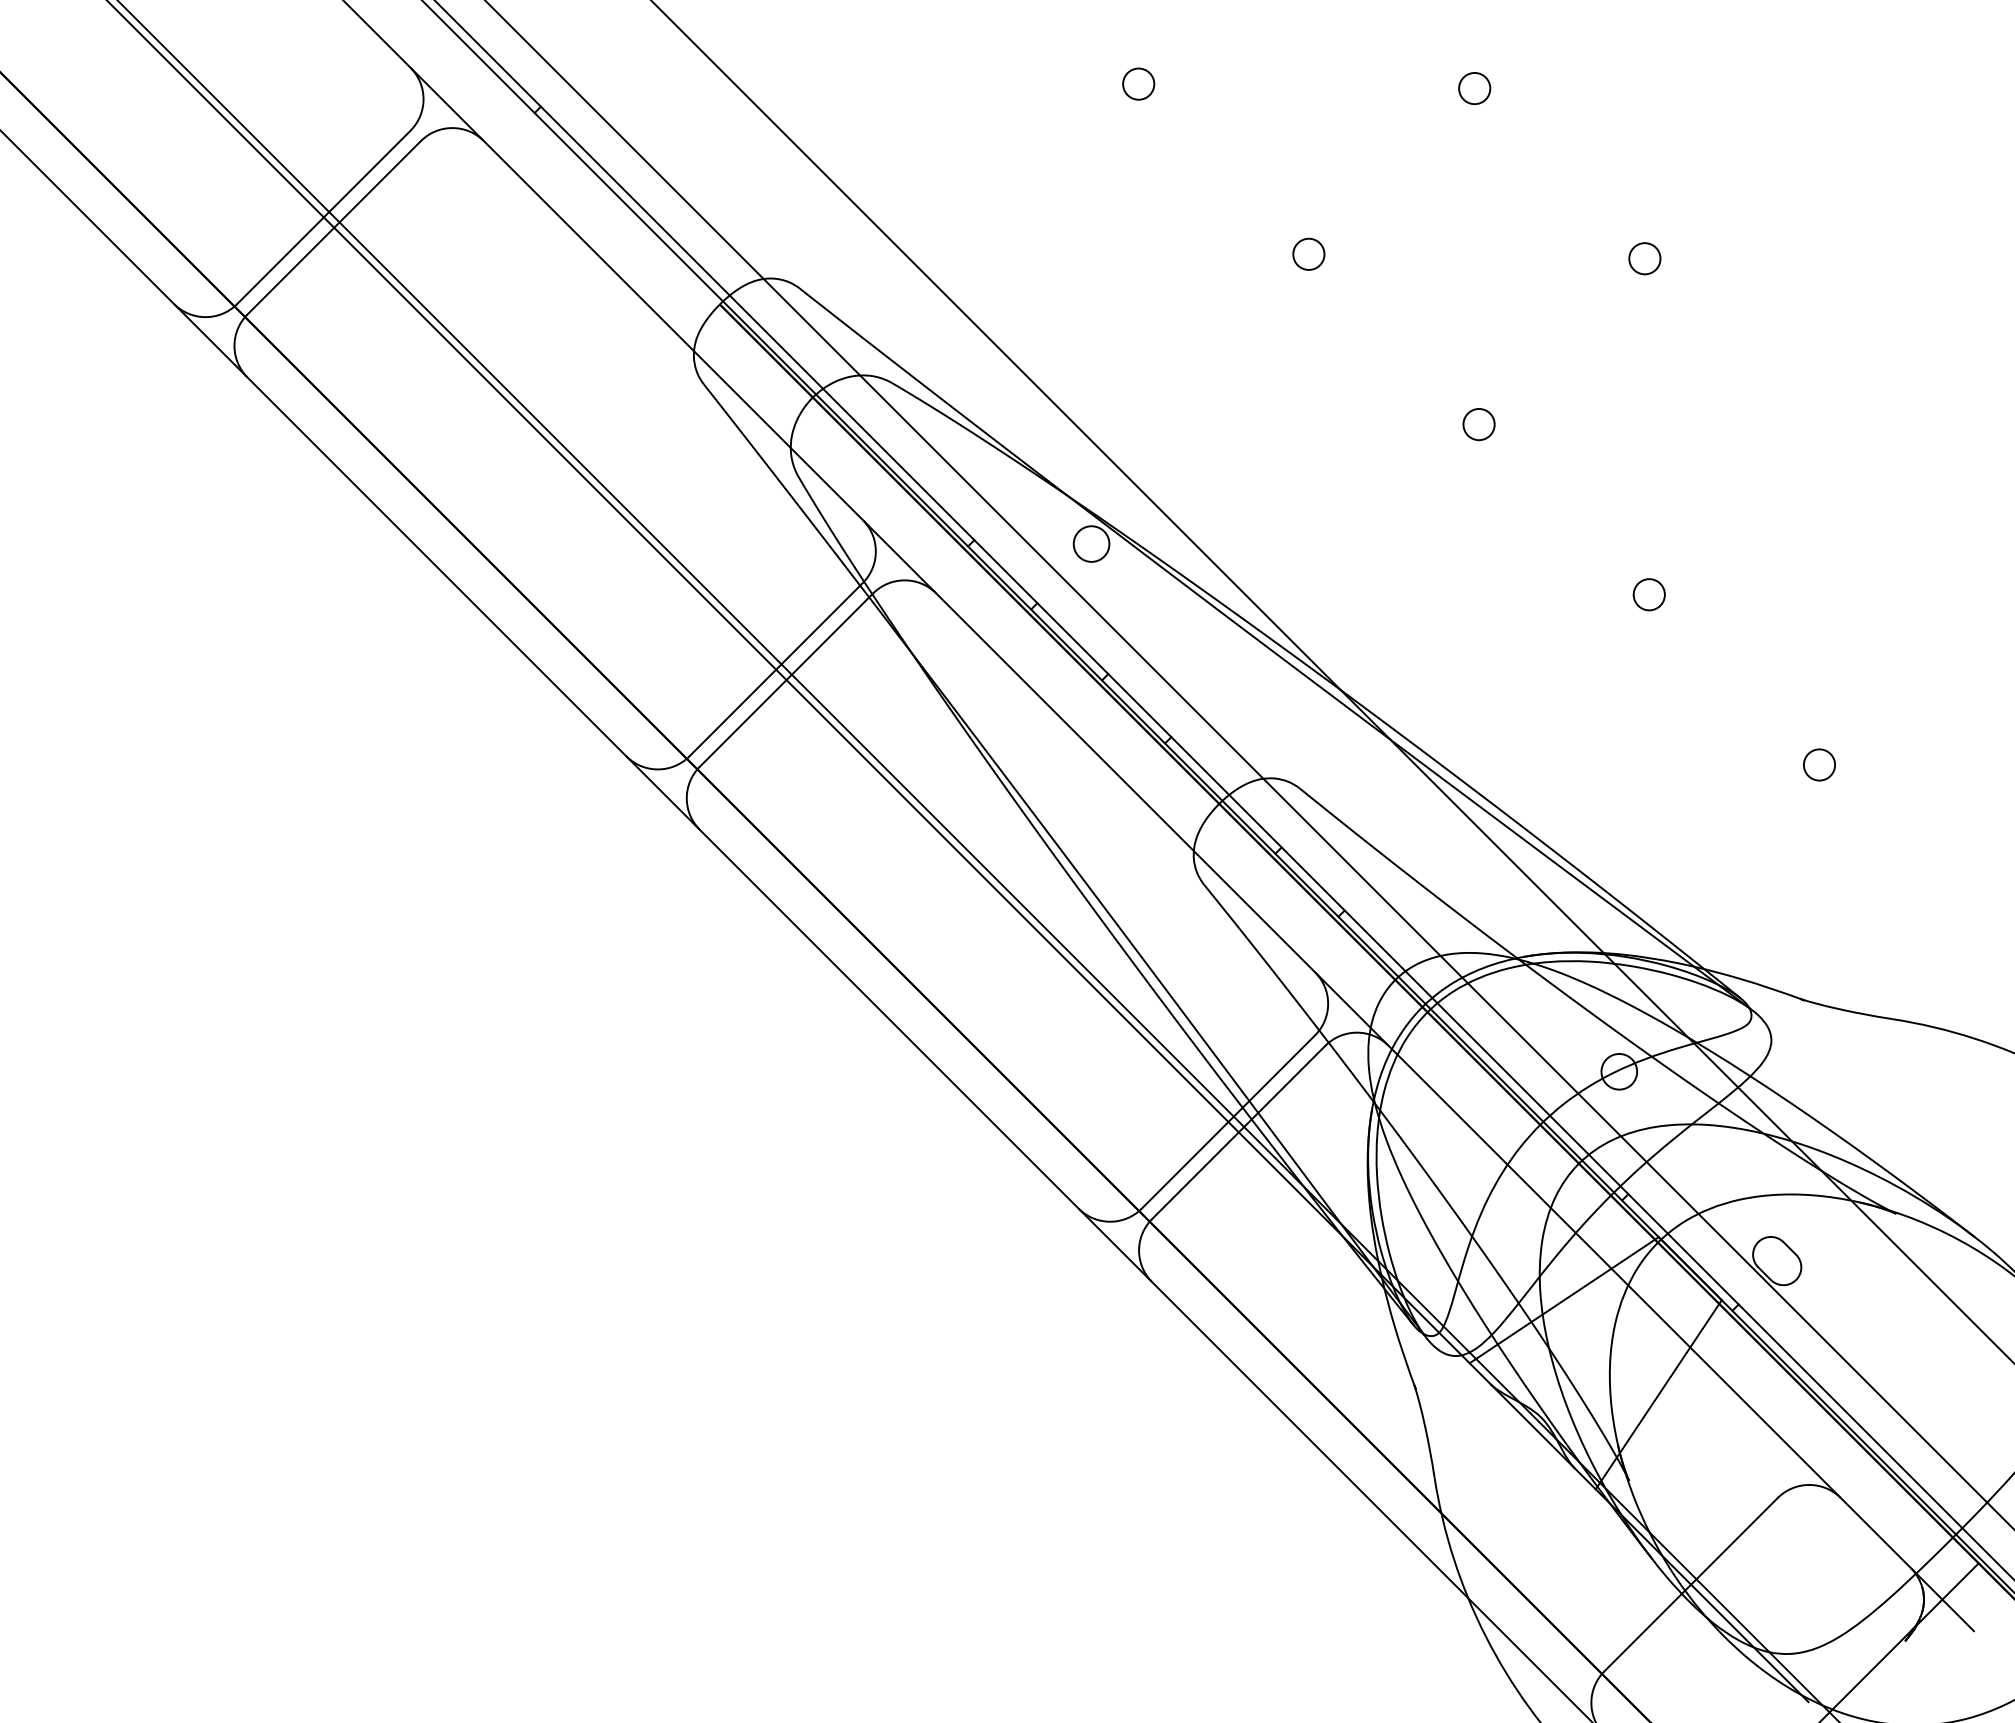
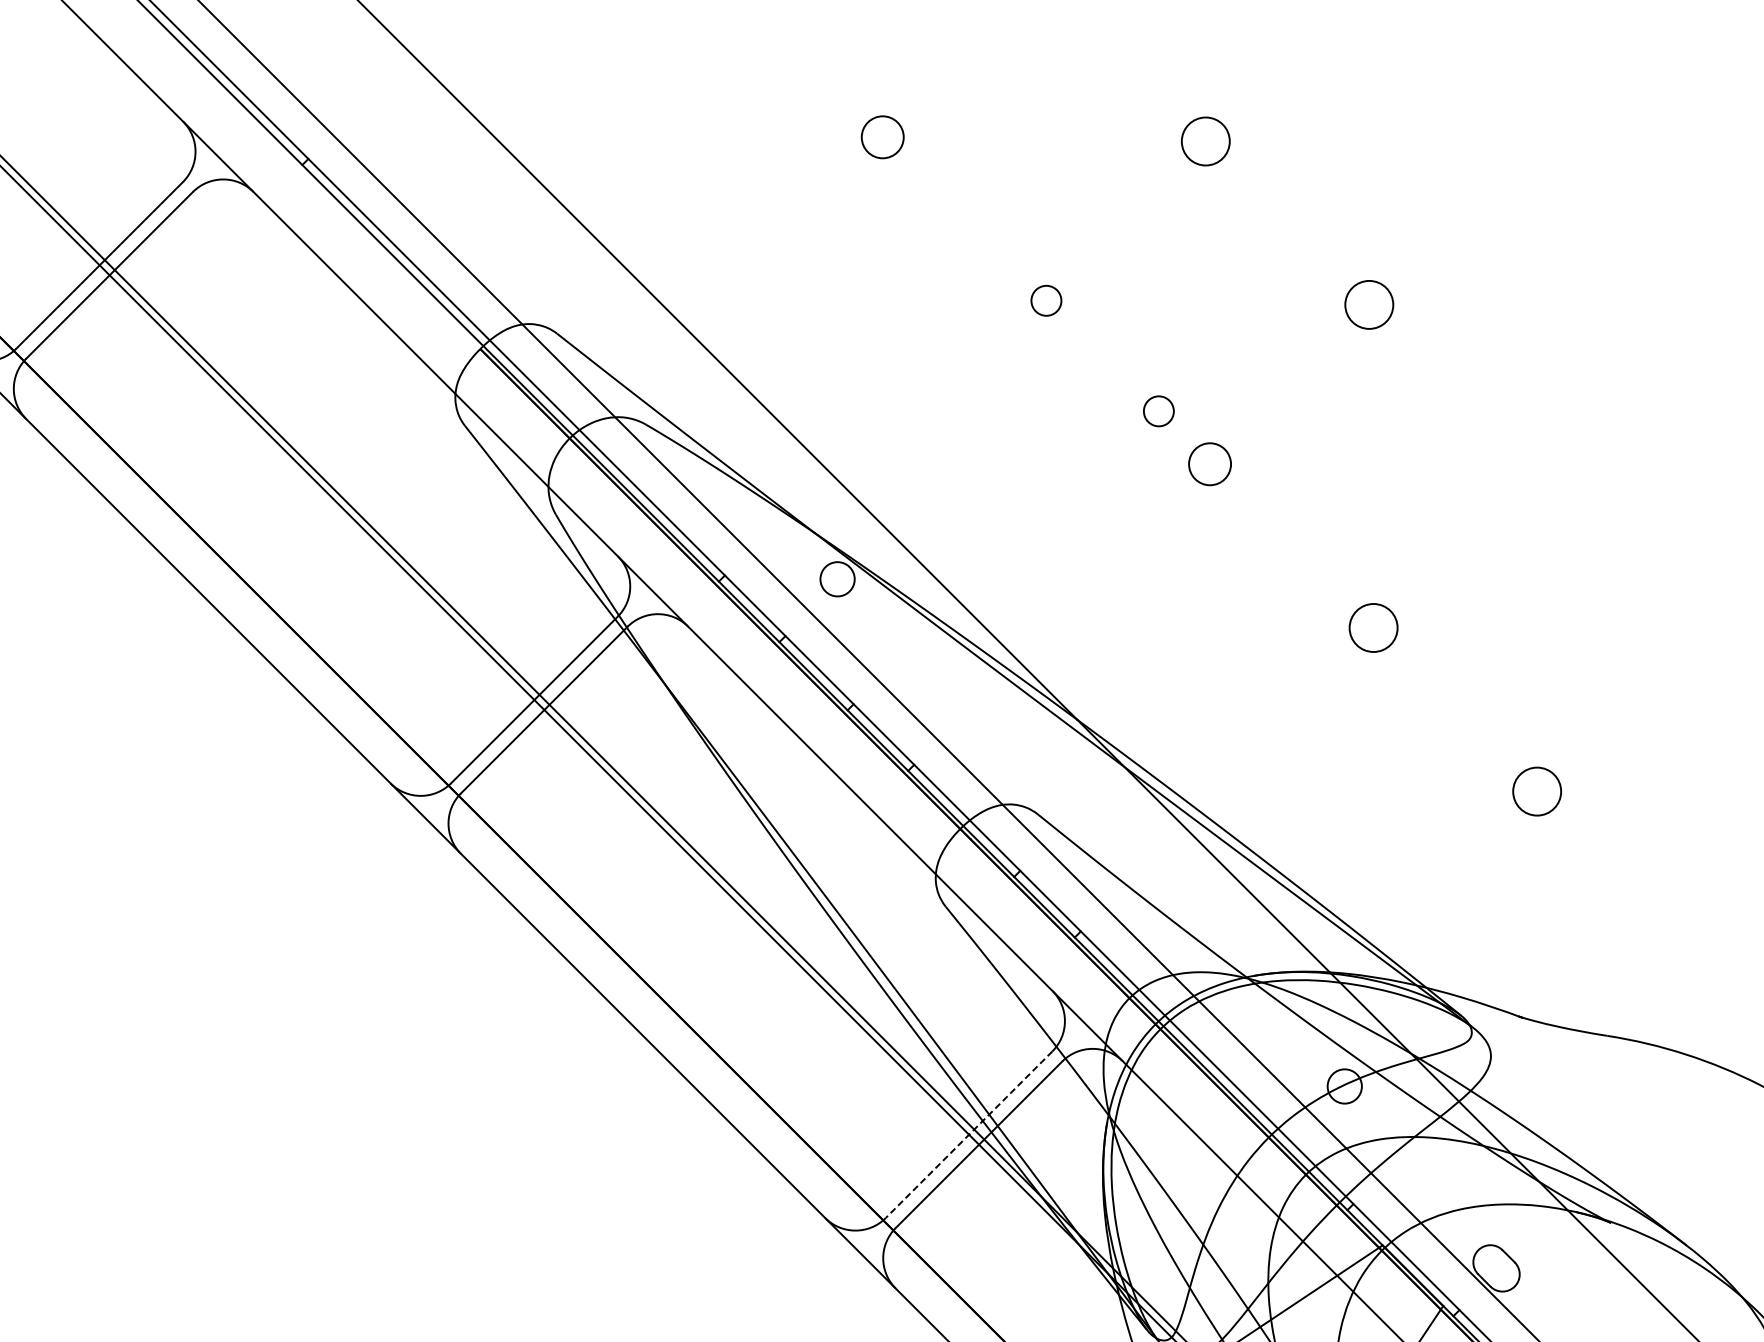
circle: (1138, 83) -> (882, 136), size x1.4
circle: (1474, 88) -> (1205, 141), size x1.6
circle: (1644, 258) -> (1368, 304), size x1.6
circle: (1425, 368) -> (1158, 410), added
circle: (1478, 424) -> (1209, 464), size x1.4
circle: (1648, 594) -> (1372, 627), size x1.6
circle: (1819, 764) -> (1537, 791), size x1.6
line: (1228, 1122) -> (969, 1135), solid -> dashed

